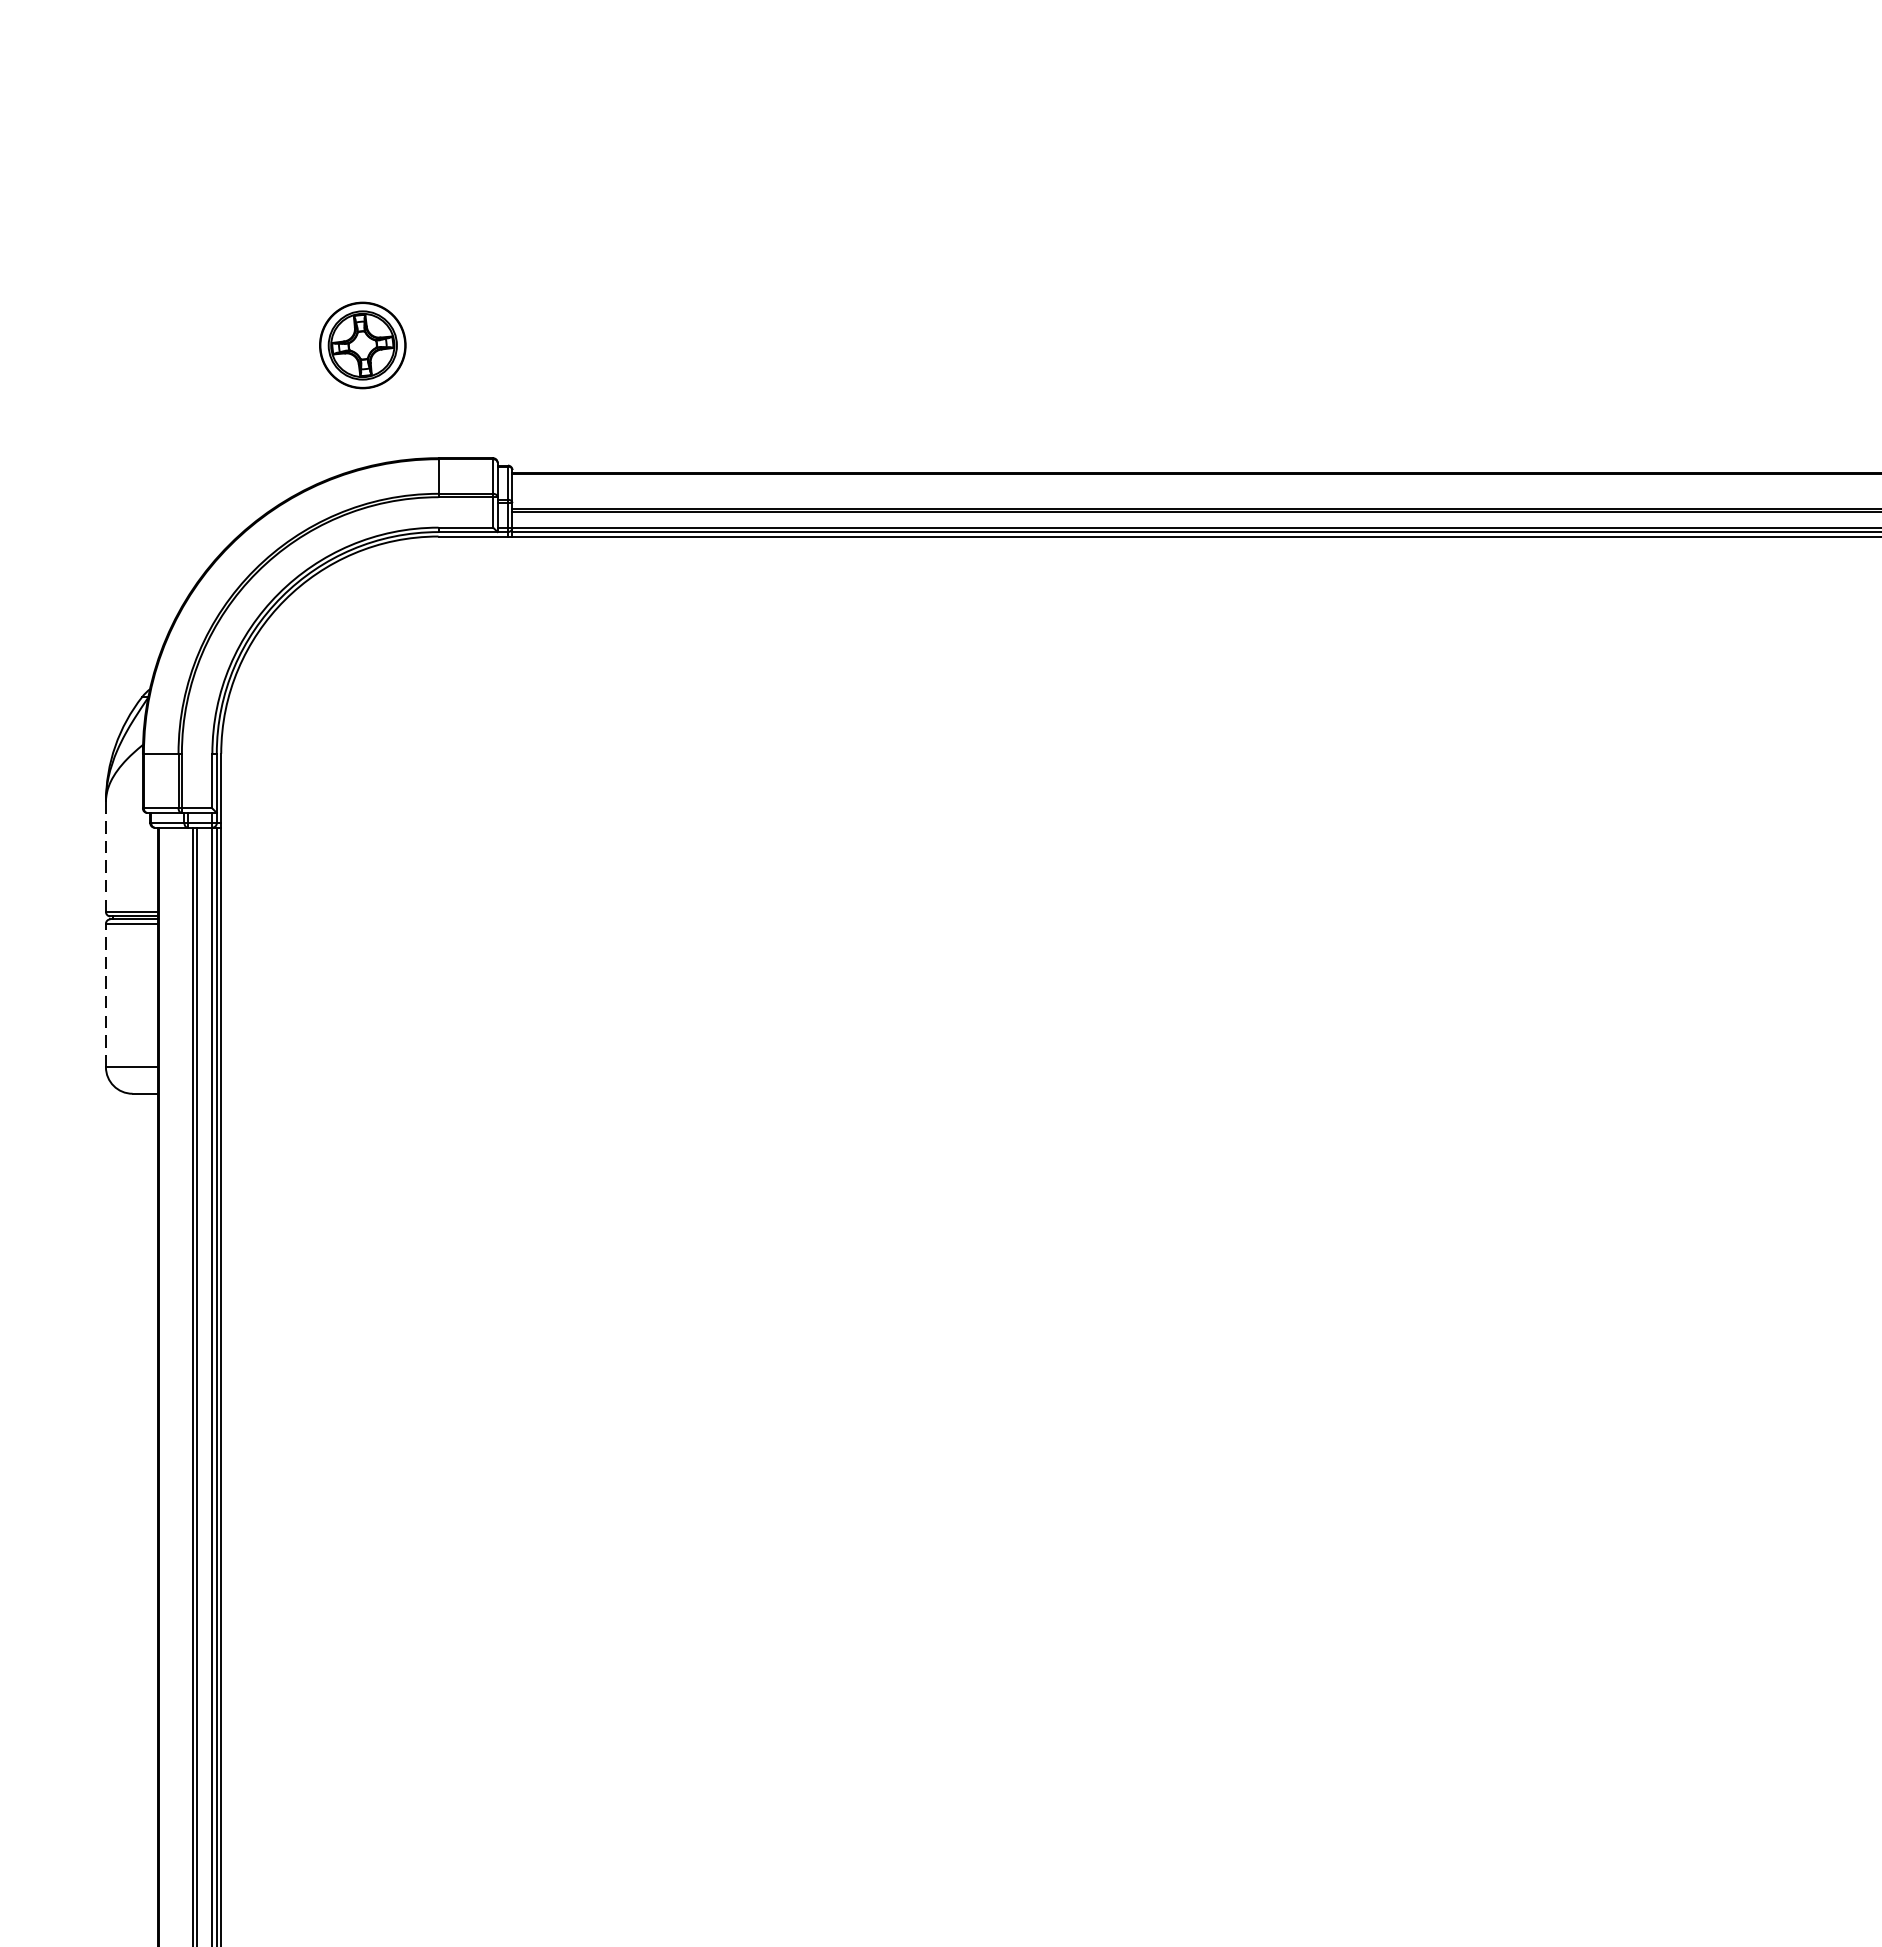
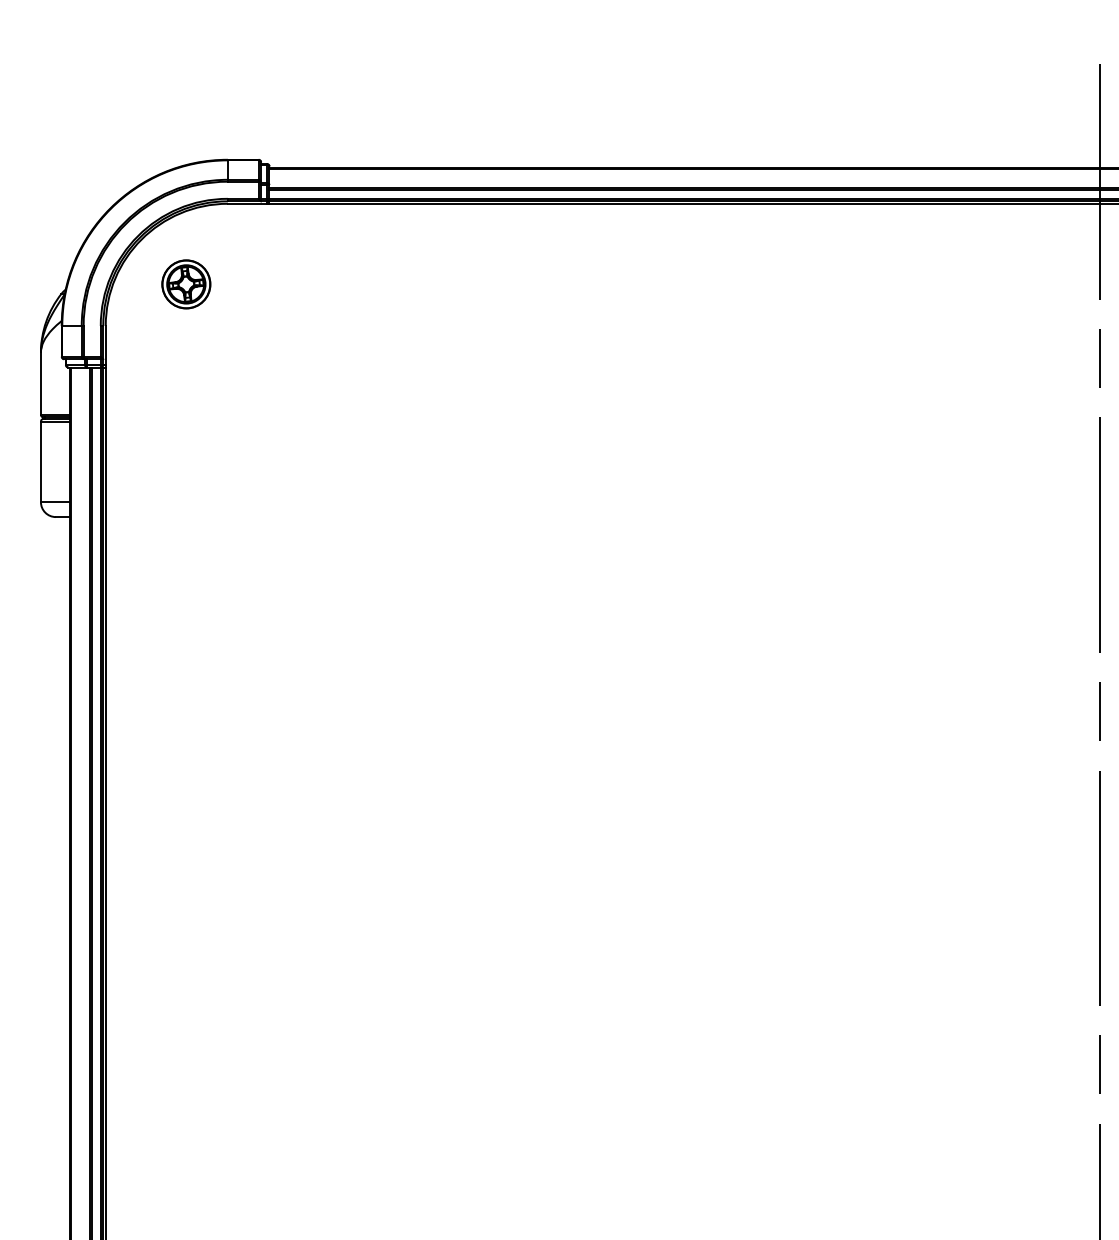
part: (363, 345) -> (186, 284), moved
line: (105, 856) -> (40, 383), dashed -> solid
line: (105, 994) -> (40, 461), dashed -> solid

